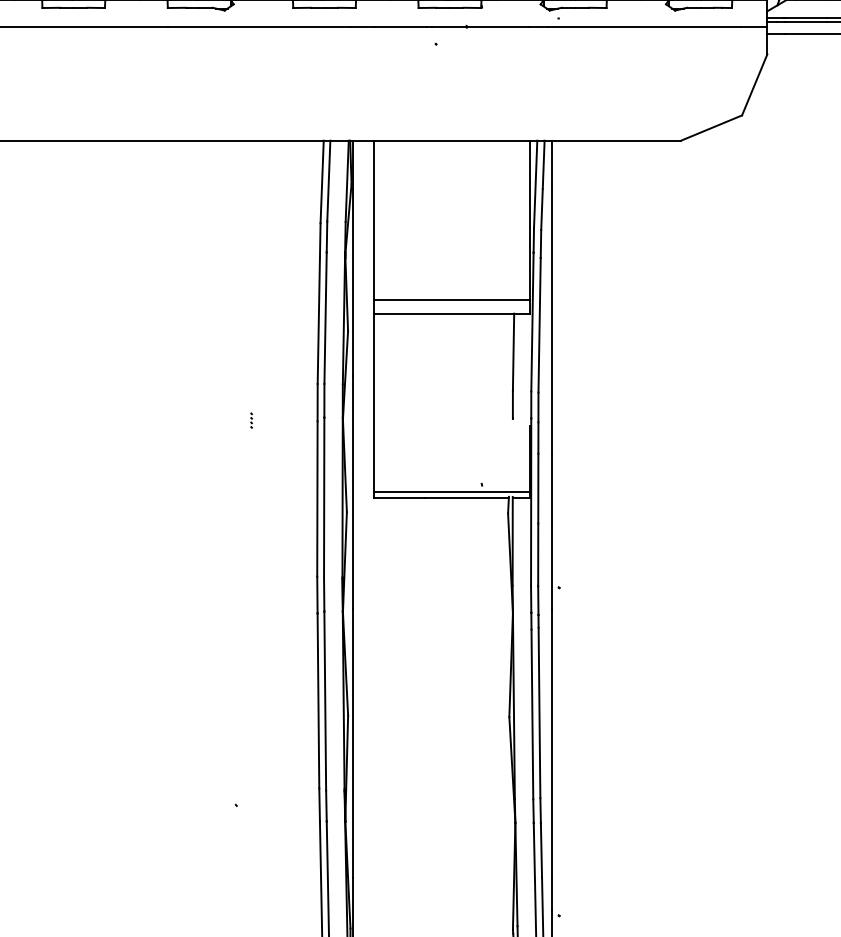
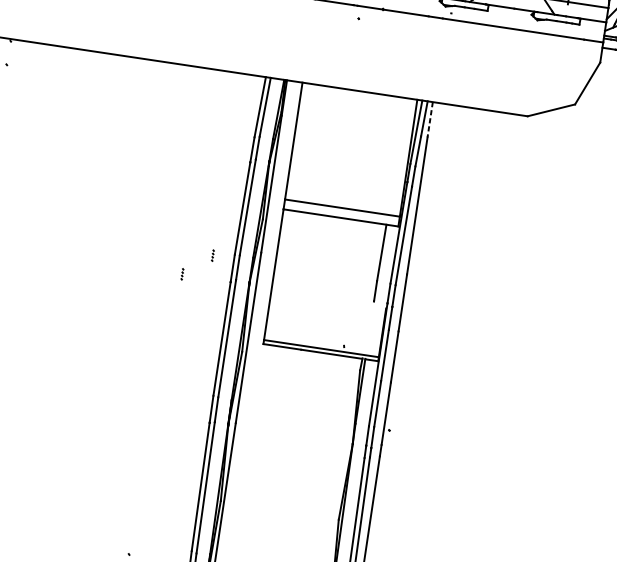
line: (551, 165) -> (430, 120), solid -> dashed
line: (288, 388) -> (212, 254), added

